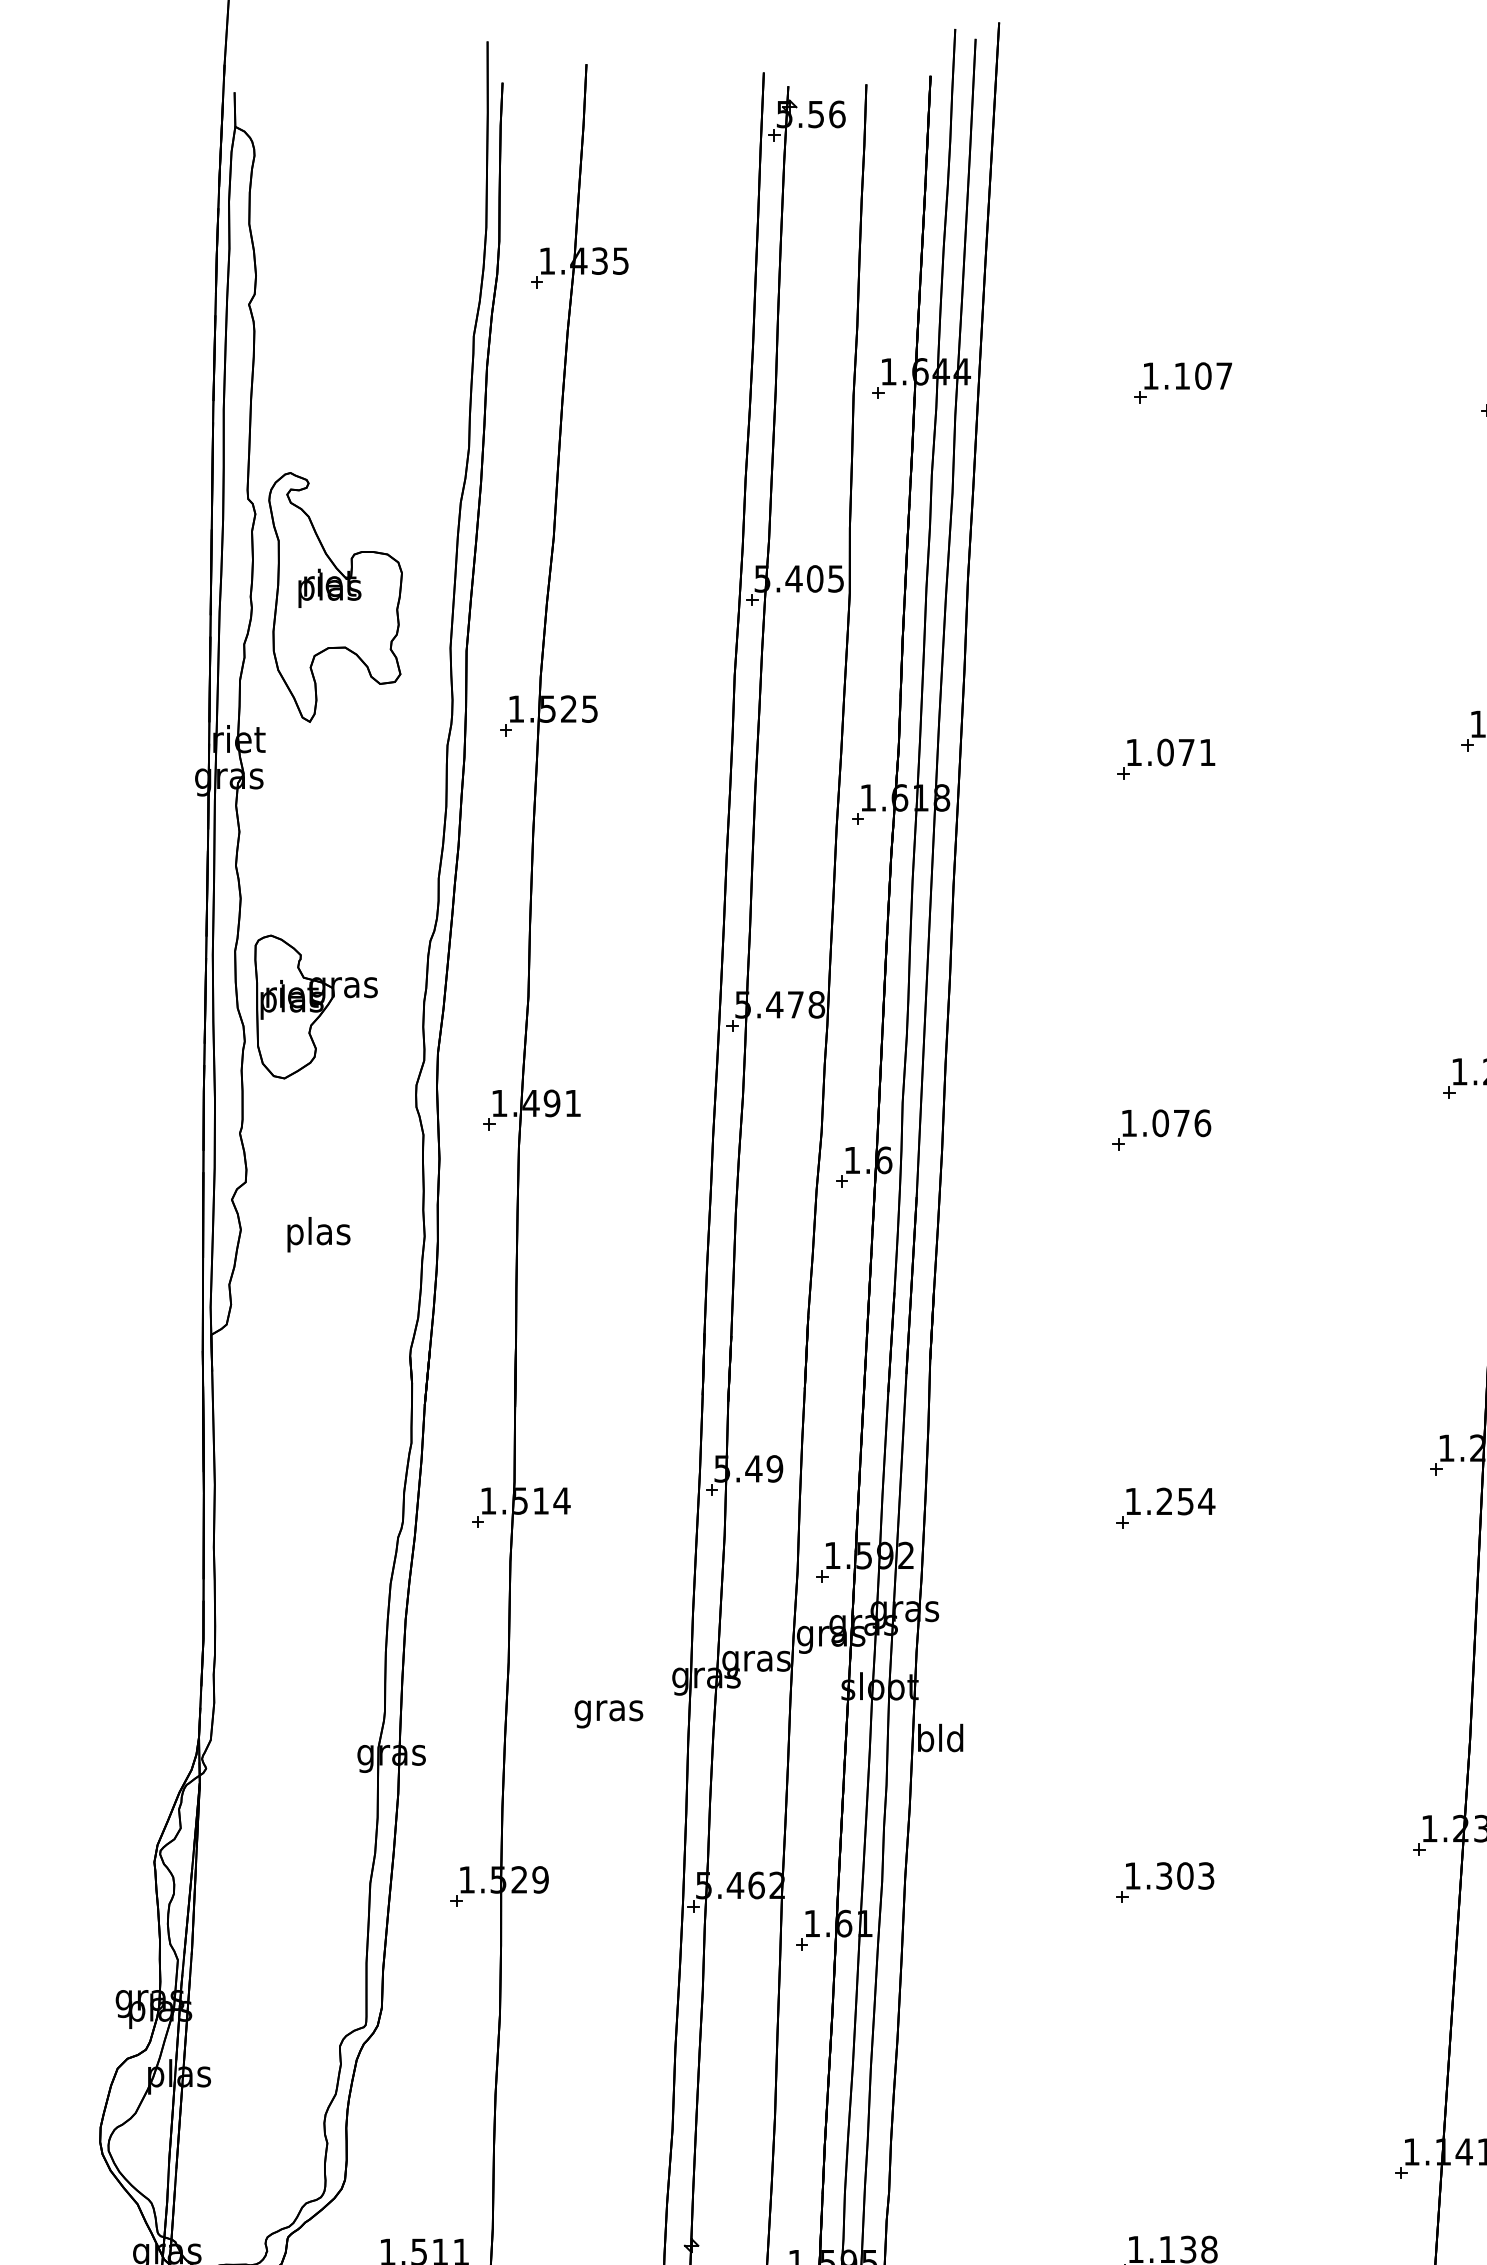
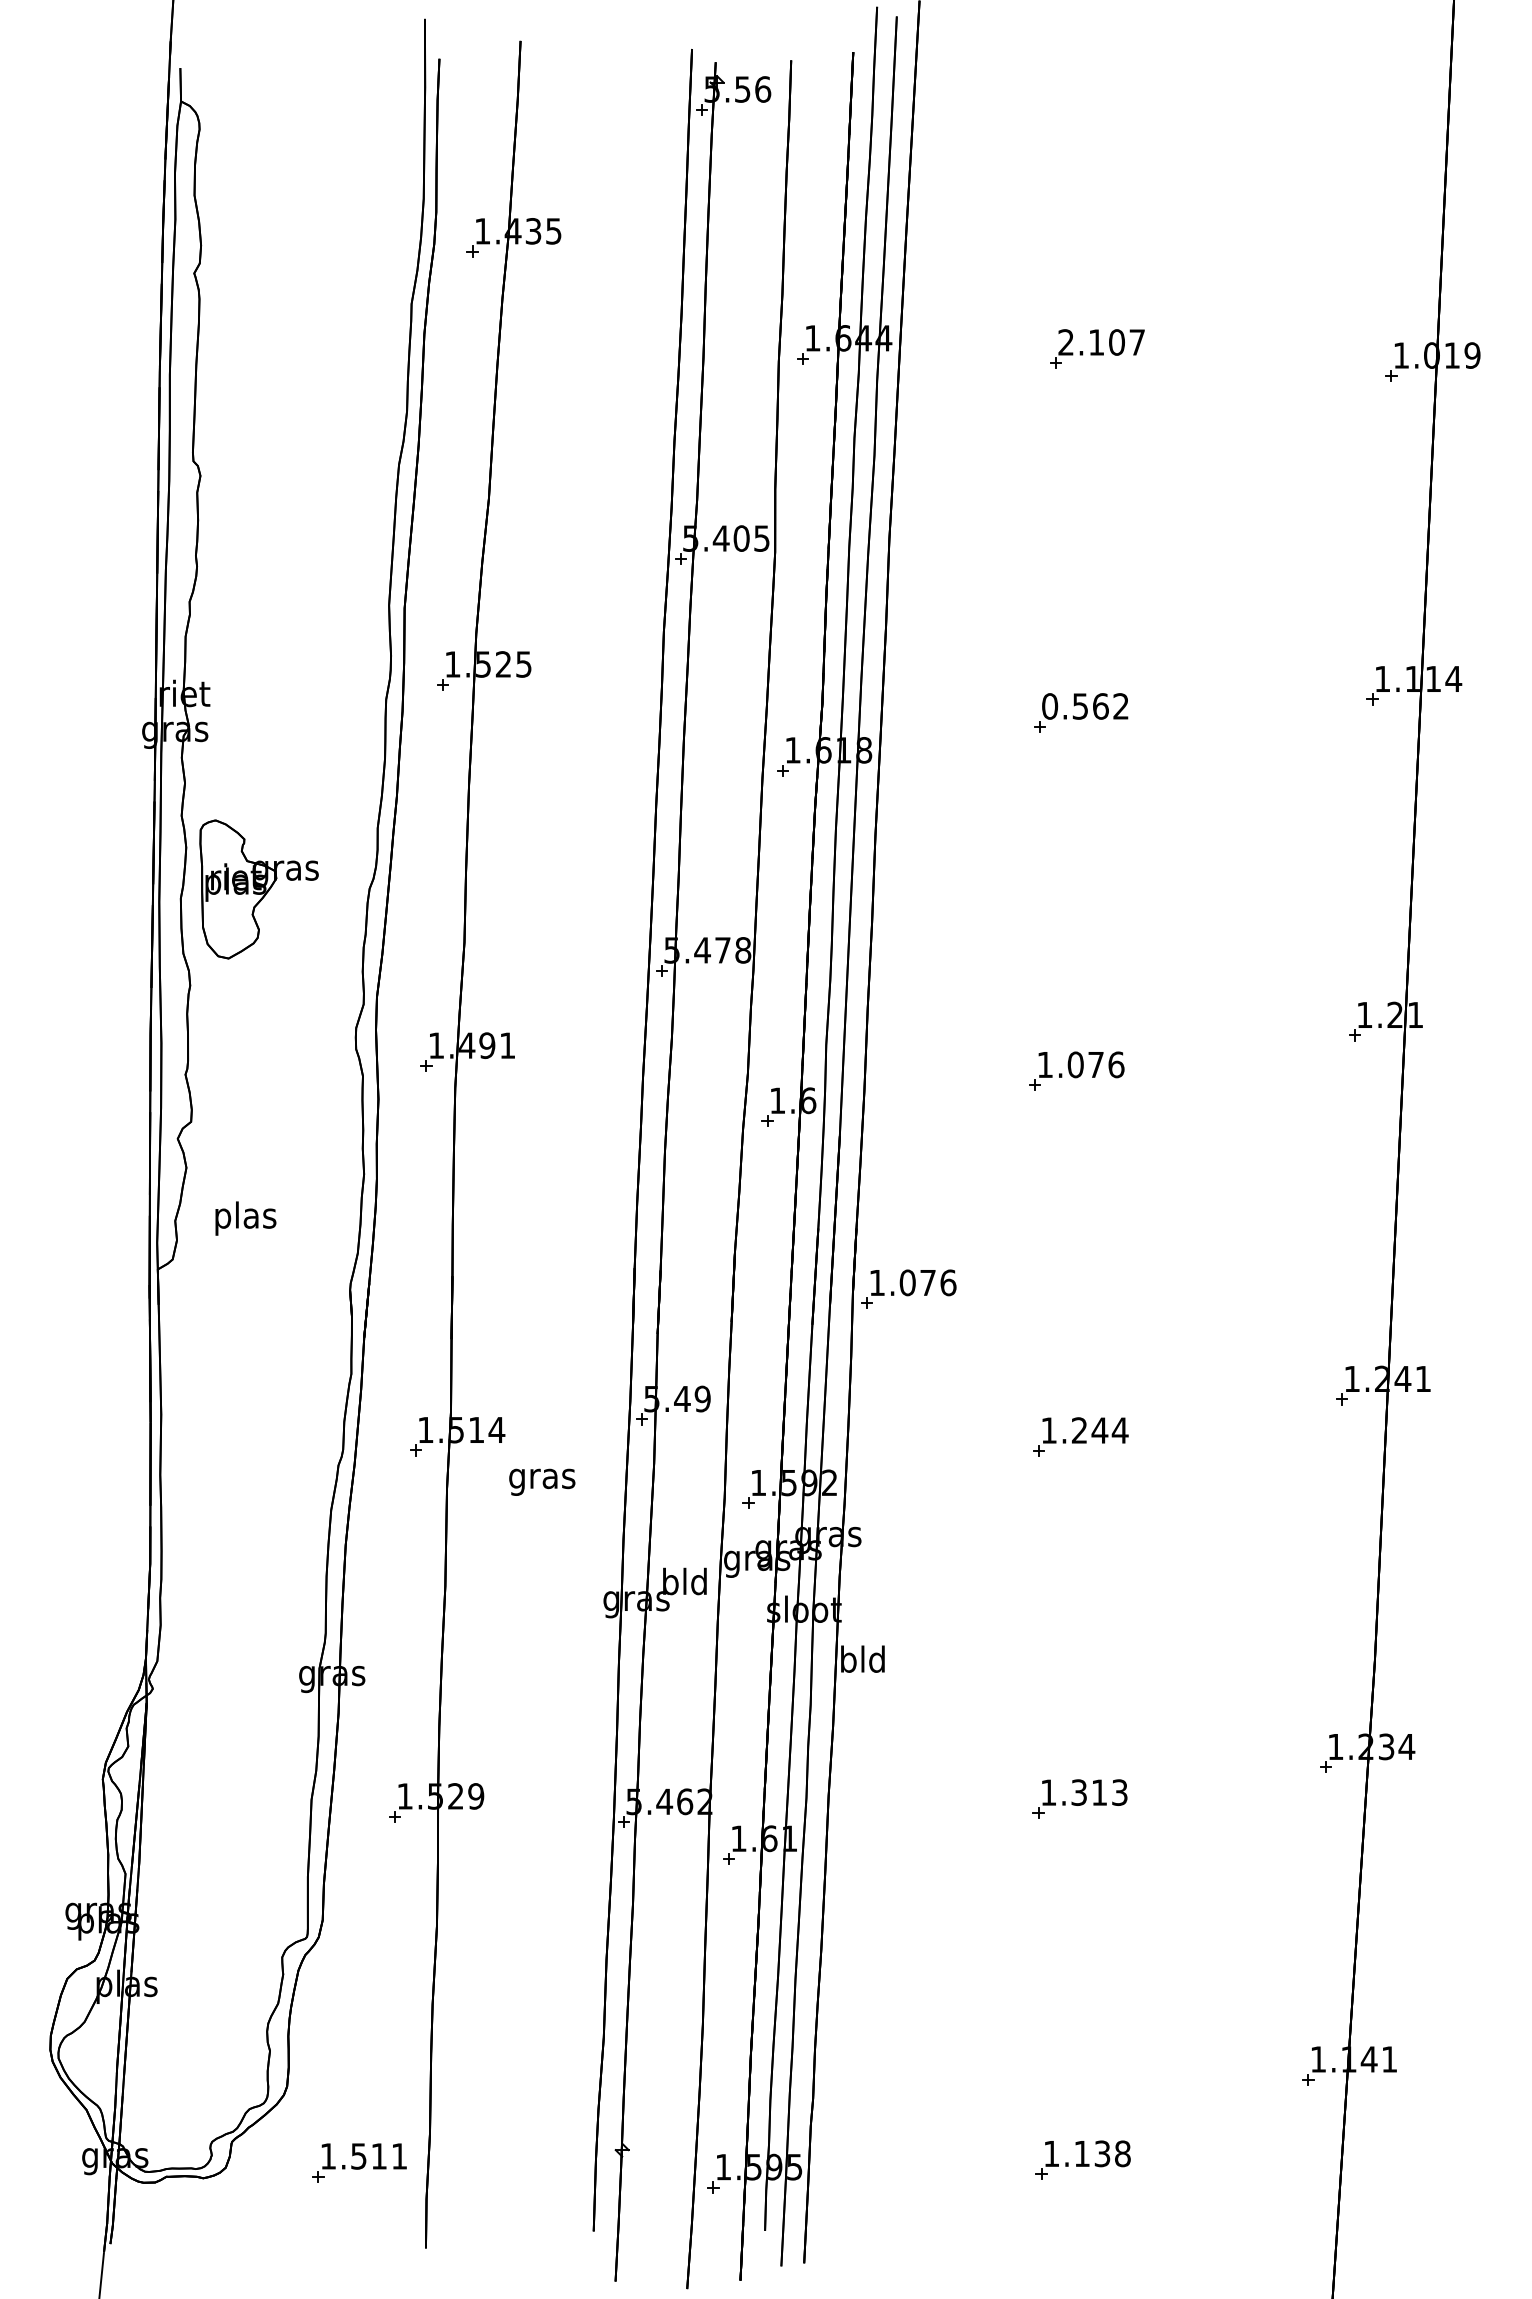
text: (1150, 376) -> (1065, 342), 1.107 -> 2.107
part: (336, 597) -> (278, 556), removed
text: (1170, 752) -> (1085, 706), 1.071 -> 0.562
part: (315, 1007) -> (258, 889), moved
text: (318, 1234) -> (245, 1218), moved
part: (987, 1354) -> (908, 1288), added
text: (1185, 1501) -> (1099, 1430), 1.254 -> 1.244
text: (756, 1660) -> (684, 1584), gras -> bld
text: (609, 1713) -> (542, 1481), moved
text: (1185, 1875) -> (1099, 1792), 1.303 -> 1.313

